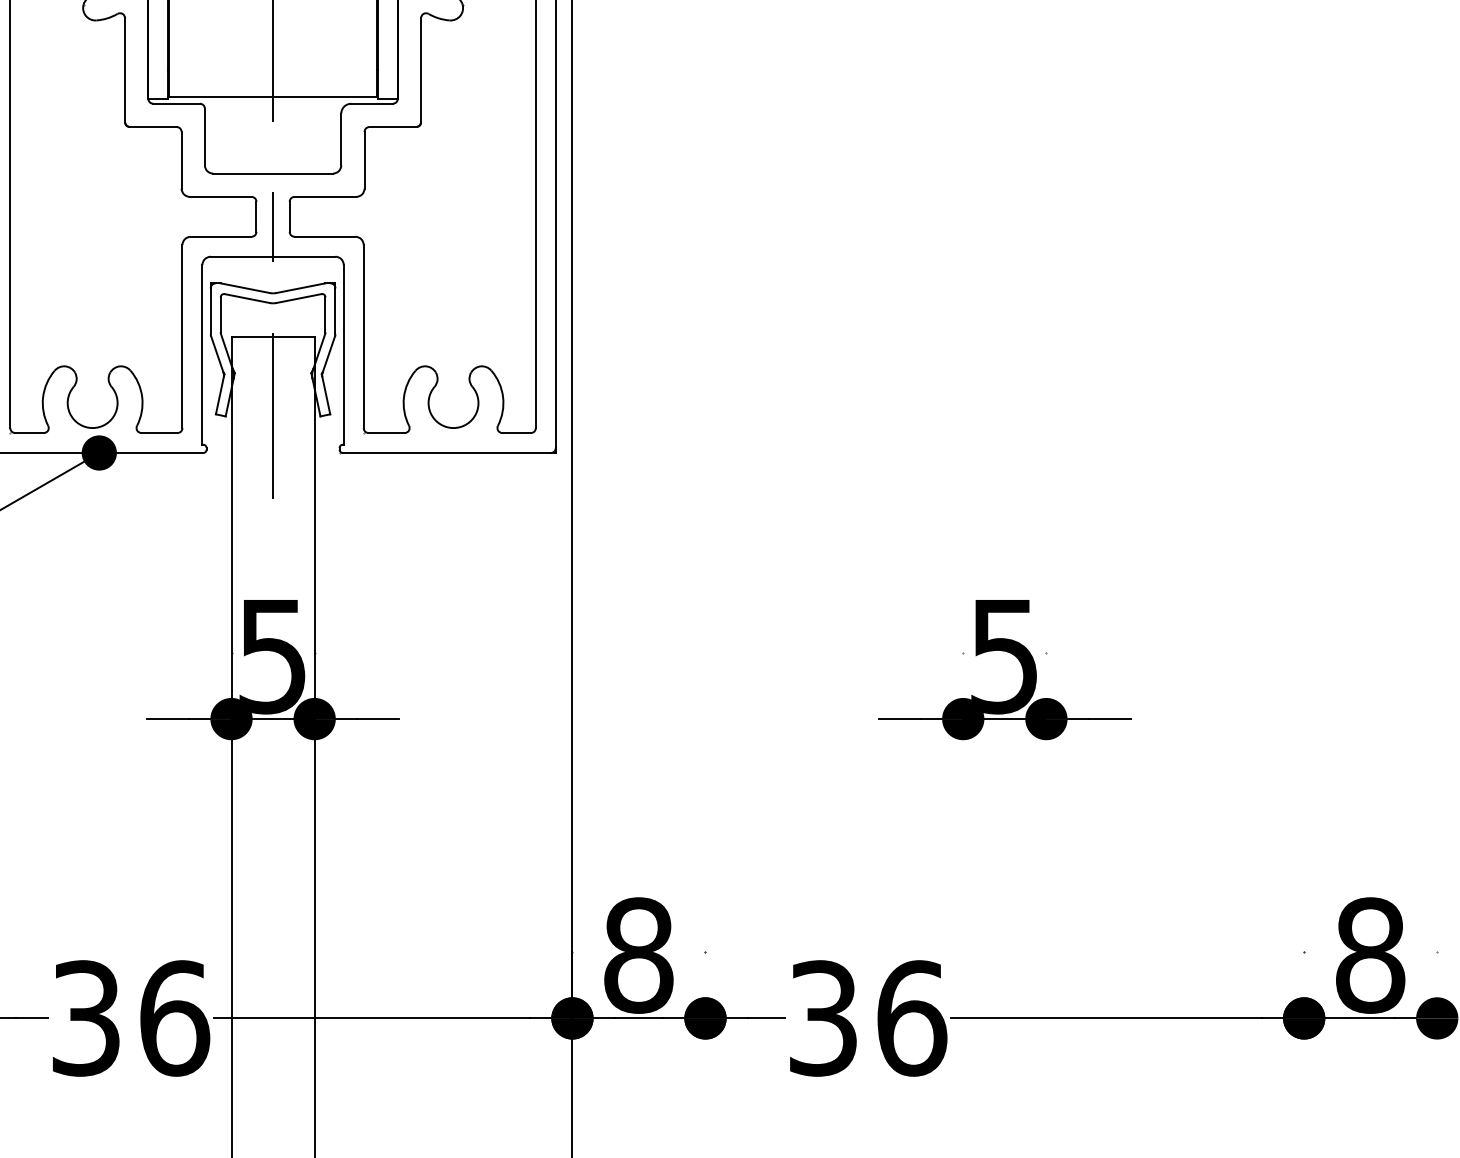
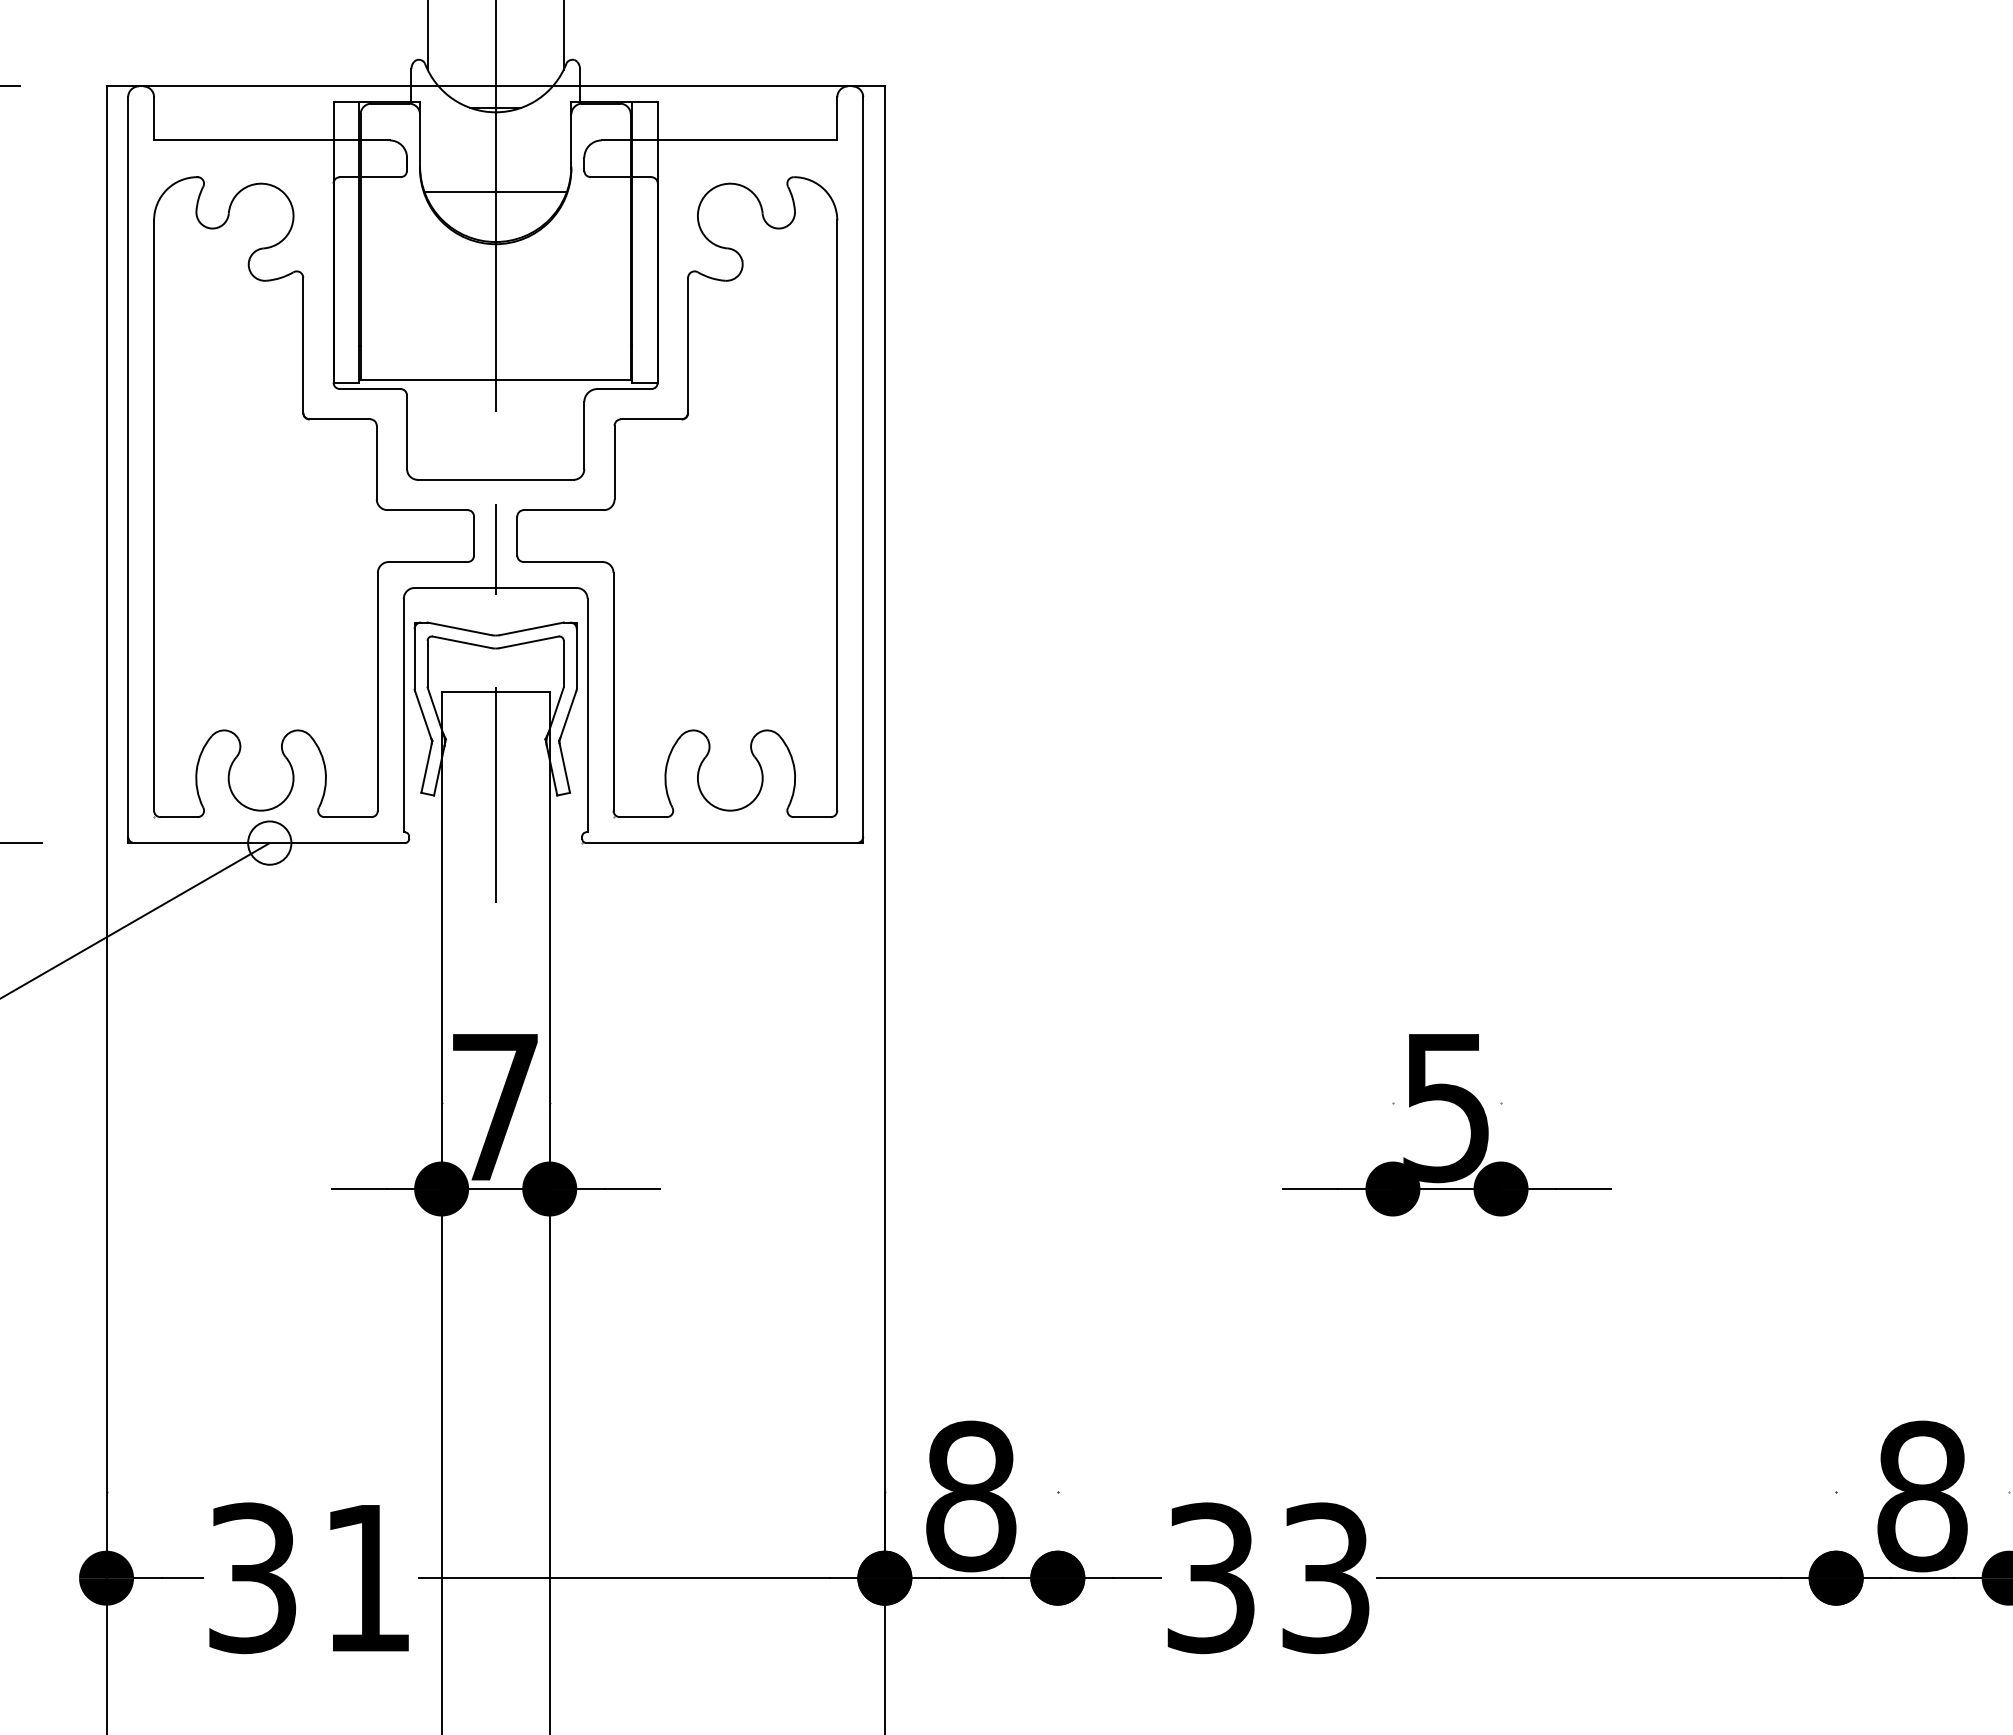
fill: (99, 452) -> (269, 842), removed
text: (272, 657) -> (494, 1108), 5 -> 7
text: (175, 1018) -> (368, 1578), 36 -> 31
text: (912, 1018) -> (1326, 1578), 36 -> 33

